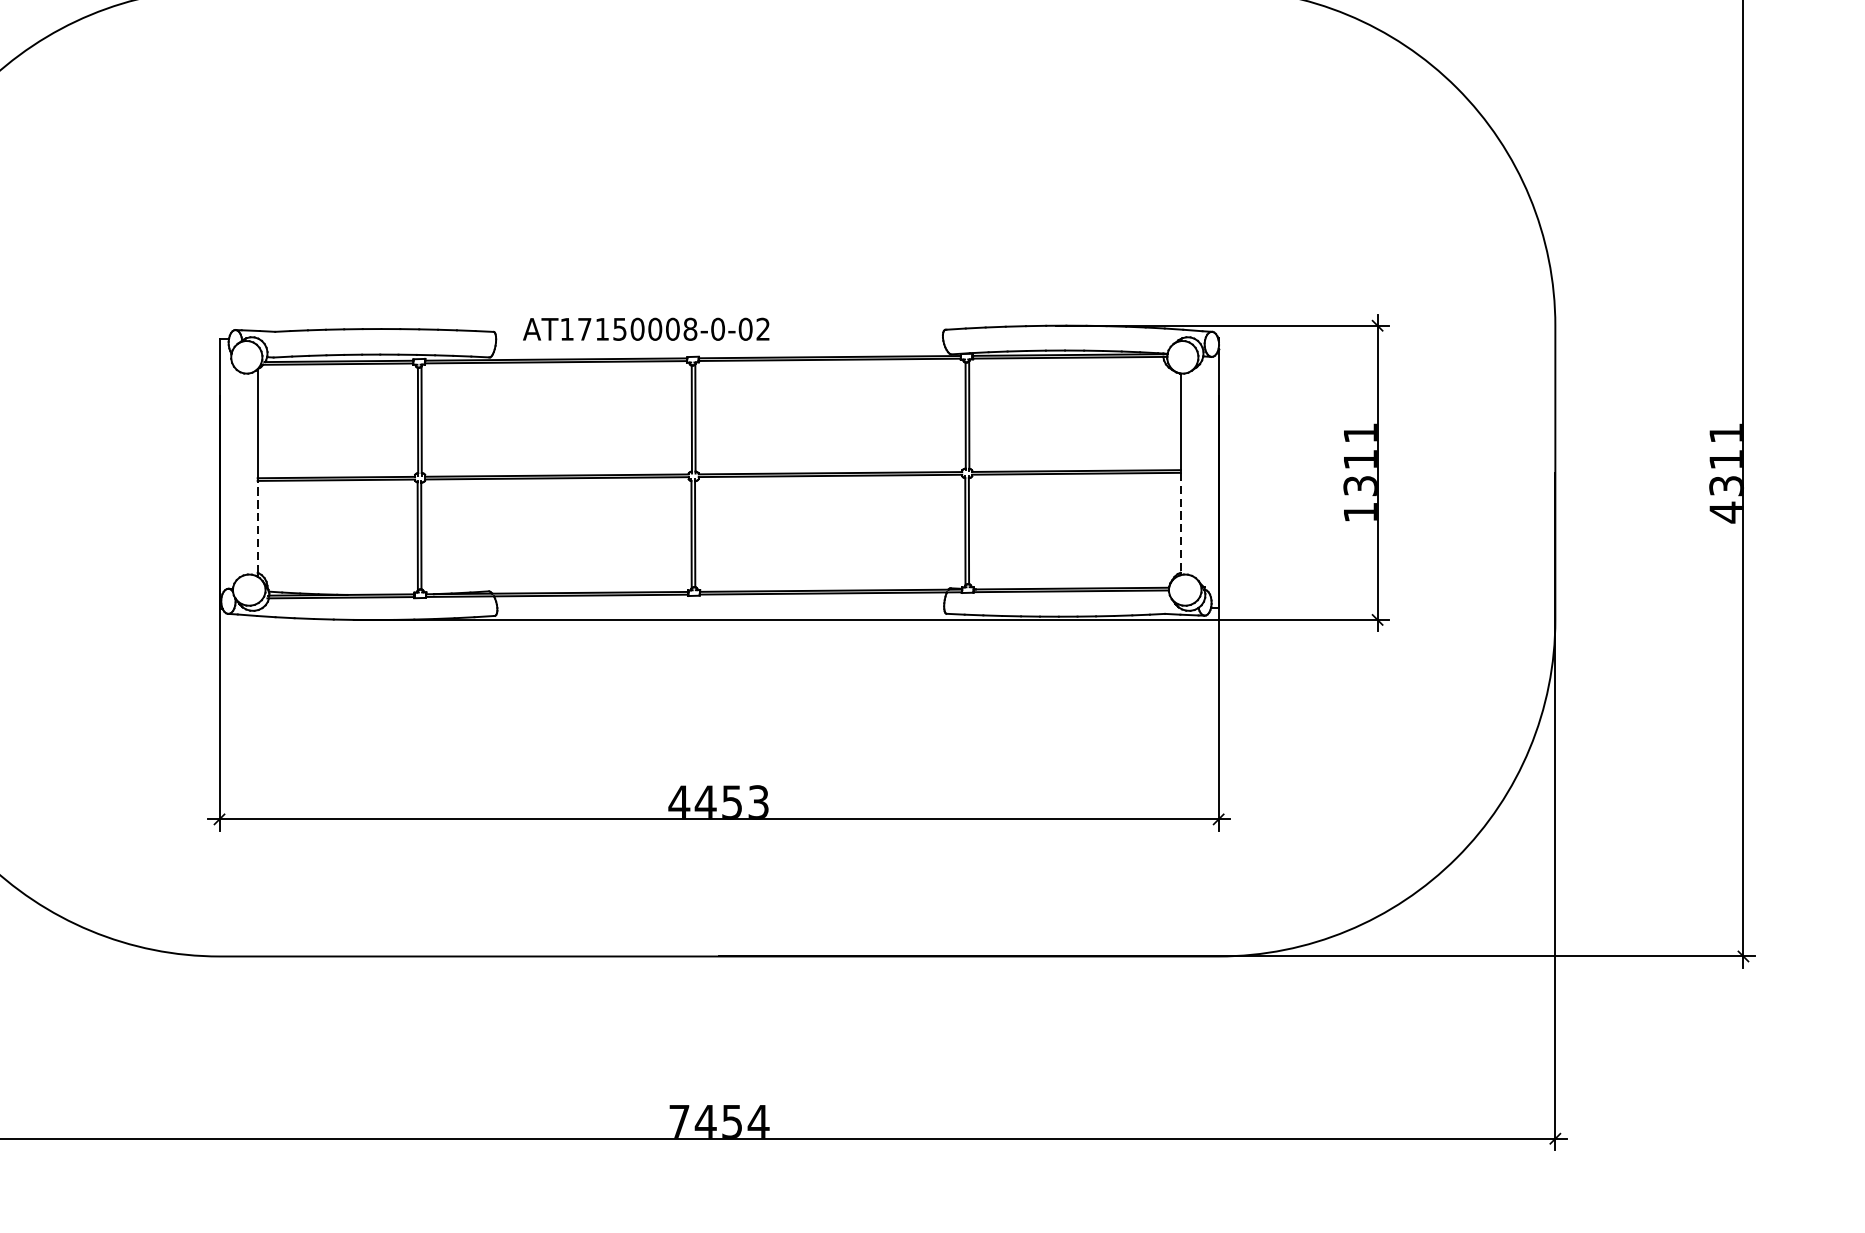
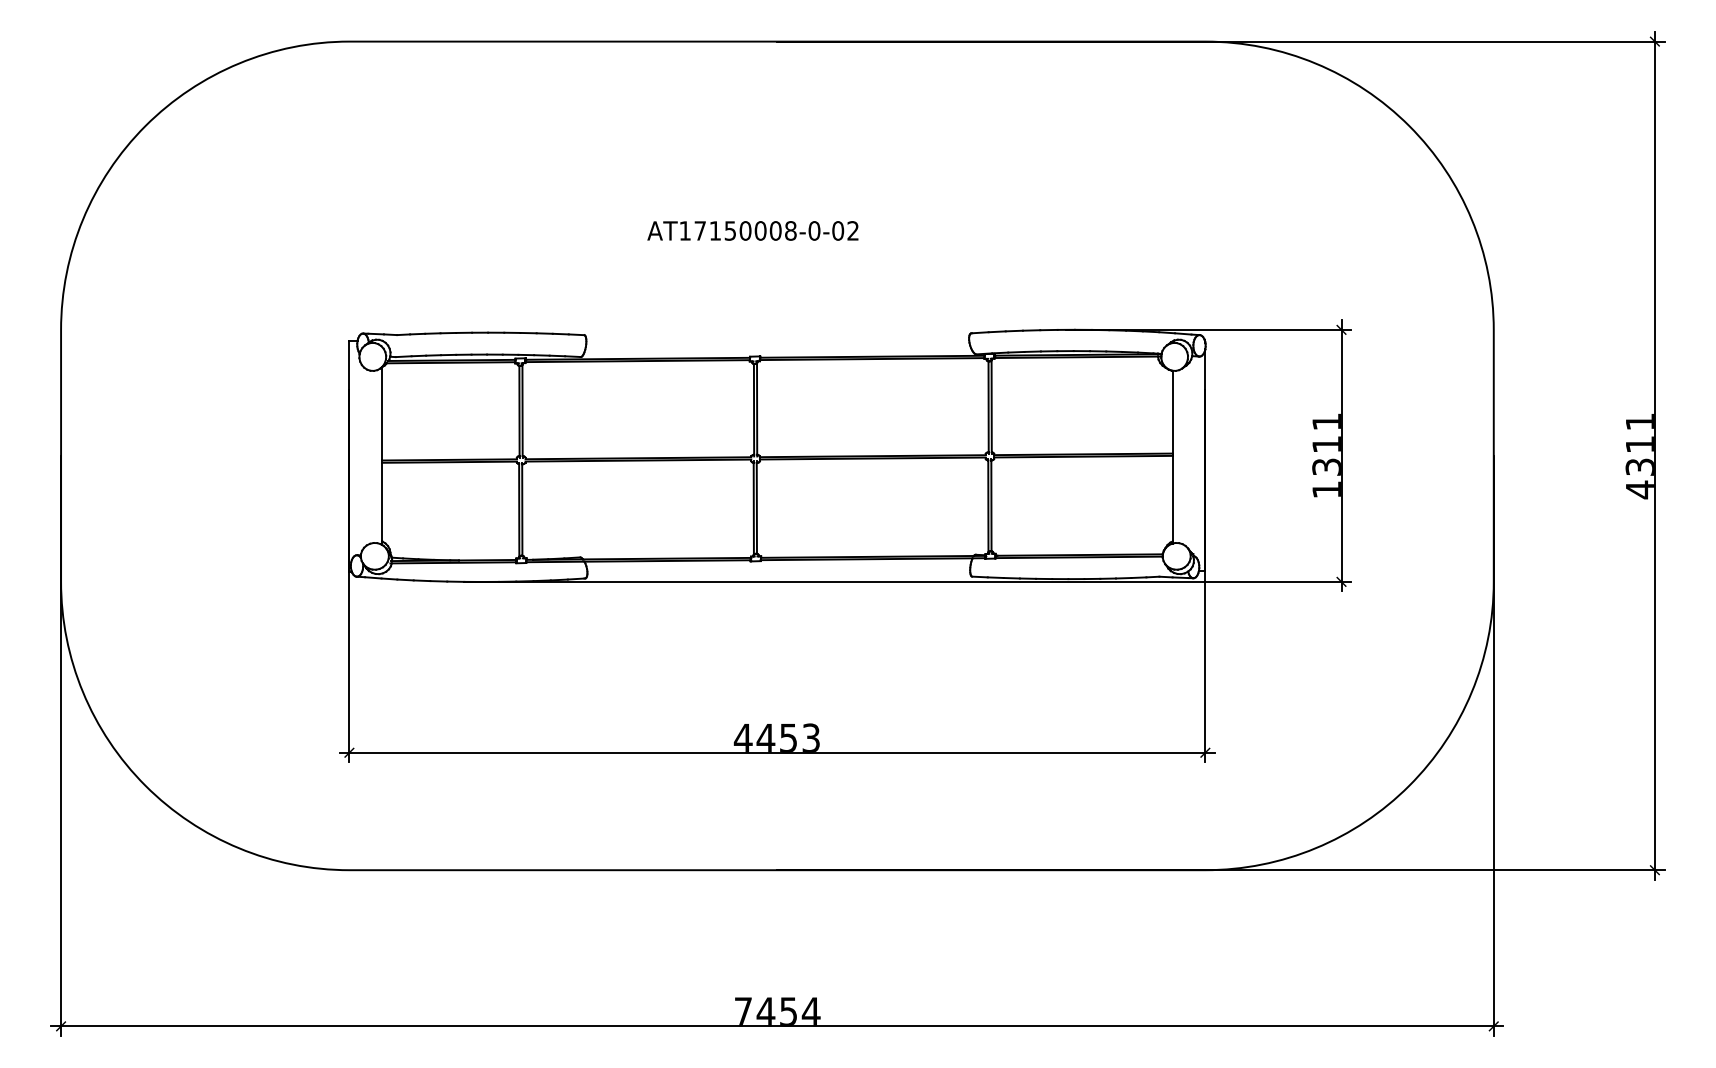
text: (645, 328) -> (752, 230), moved
line: (1180, 522) -> (1172, 498), dashed -> solid
line: (258, 526) -> (382, 501), dashed -> solid

